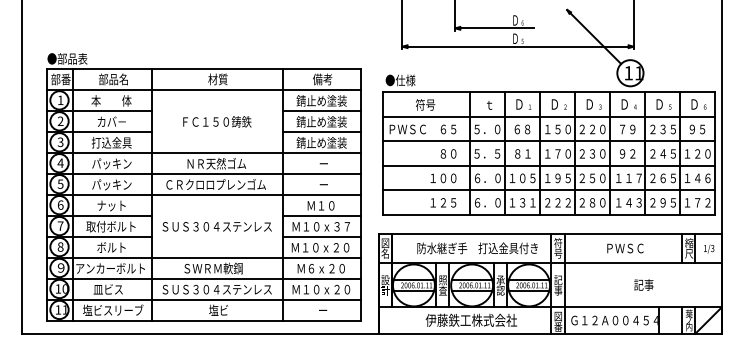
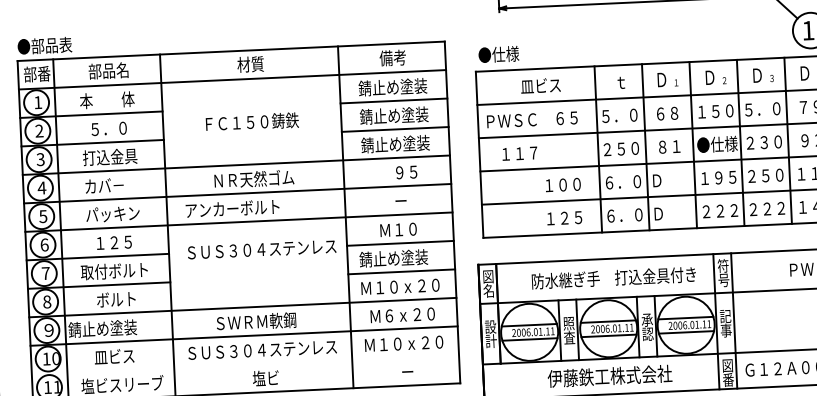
text: (429, 104) -> (539, 85), 符号 -> 皿ビス
text: (111, 121) -> (108, 128), カバ－ -> ５．０
text: (587, 129) -> (755, 109), ２２０ -> ５．０
text: (428, 153) -> (541, 152), ８０ -> １１７
text: (487, 153) -> (621, 148), ５．５ -> ２５０
text: (557, 153) -> (716, 144), １７０ -> ●仕様
text: (111, 163) -> (111, 185), パッキン -> カバ－
text: (327, 163) -> (404, 171), ー -> ９５
text: (522, 178) -> (670, 180), １０５ -> Ｄ
text: (215, 184) -> (253, 207), ＣＲクロロプレンゴム -> アンカーボルト
text: (522, 202) -> (672, 212), １３１ -> Ｄ
text: (597, 202) -> (773, 208), ２８０ -> ２２２
text: (111, 205) -> (113, 242), ナット -> １２５
text: (216, 226) -> (261, 249), moved
text: (320, 226) -> (399, 258), Ｍ１０ｘ３７ -> 錆止め塗装
text: (109, 268) -> (114, 328), アンカーボルト -> 錆止め塗装
line: (204, 299) -> (245, 364), removed

